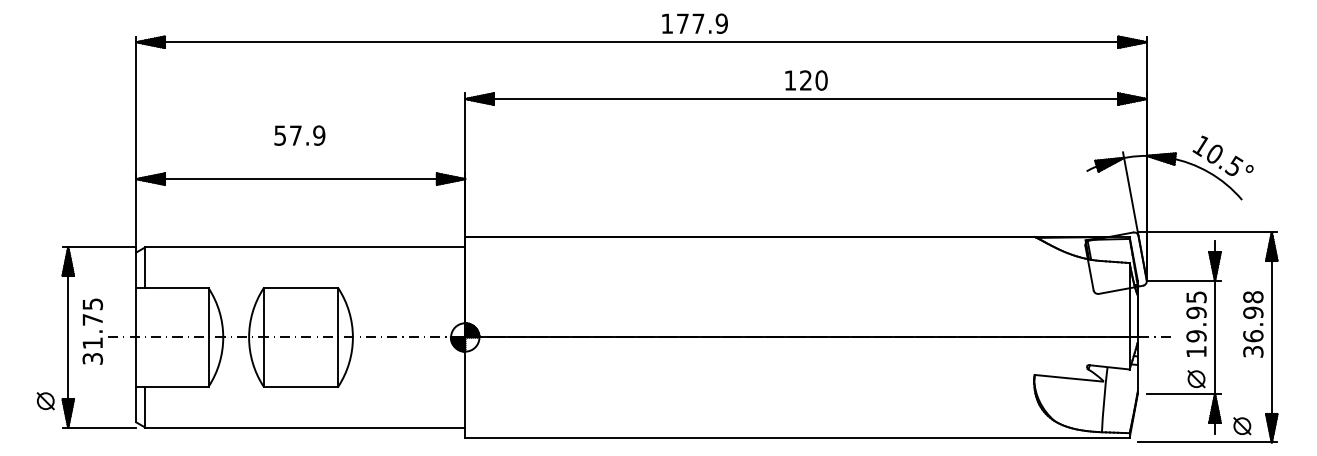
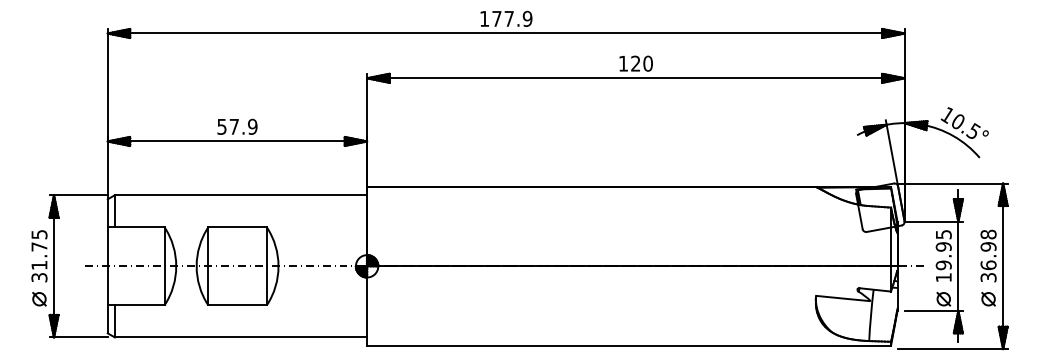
text: (694, 23) -> (506, 18), moved
text: (299, 135) -> (237, 126), moved
text: (92, 331) -> (39, 256), moved
part: (45, 401) -> (39, 299), moved
part: (1242, 426) -> (988, 299), moved

